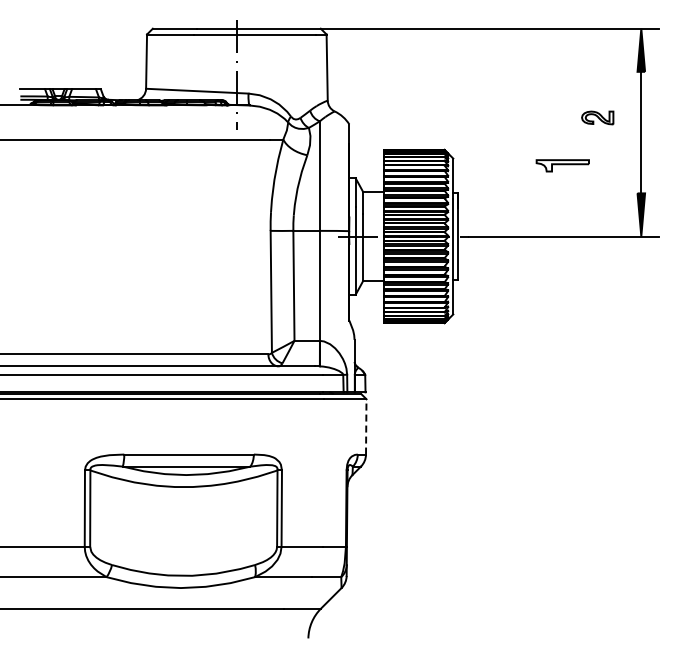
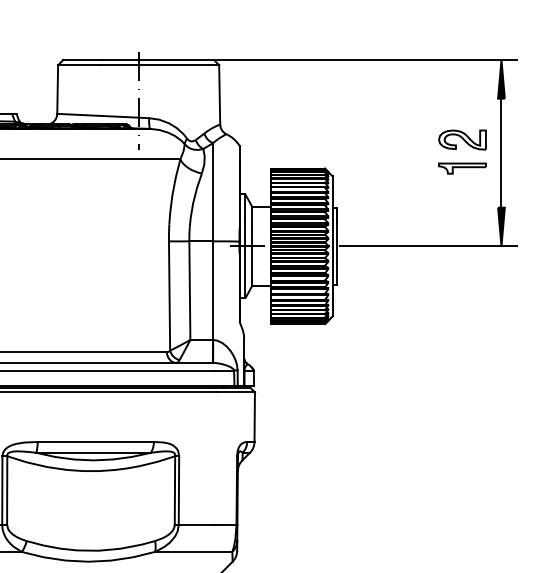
part: (597, 117) -> (462, 139), size x1.67
part: (562, 165) -> (462, 168), moved
line: (366, 426) -> (254, 416), dashed -> solid

